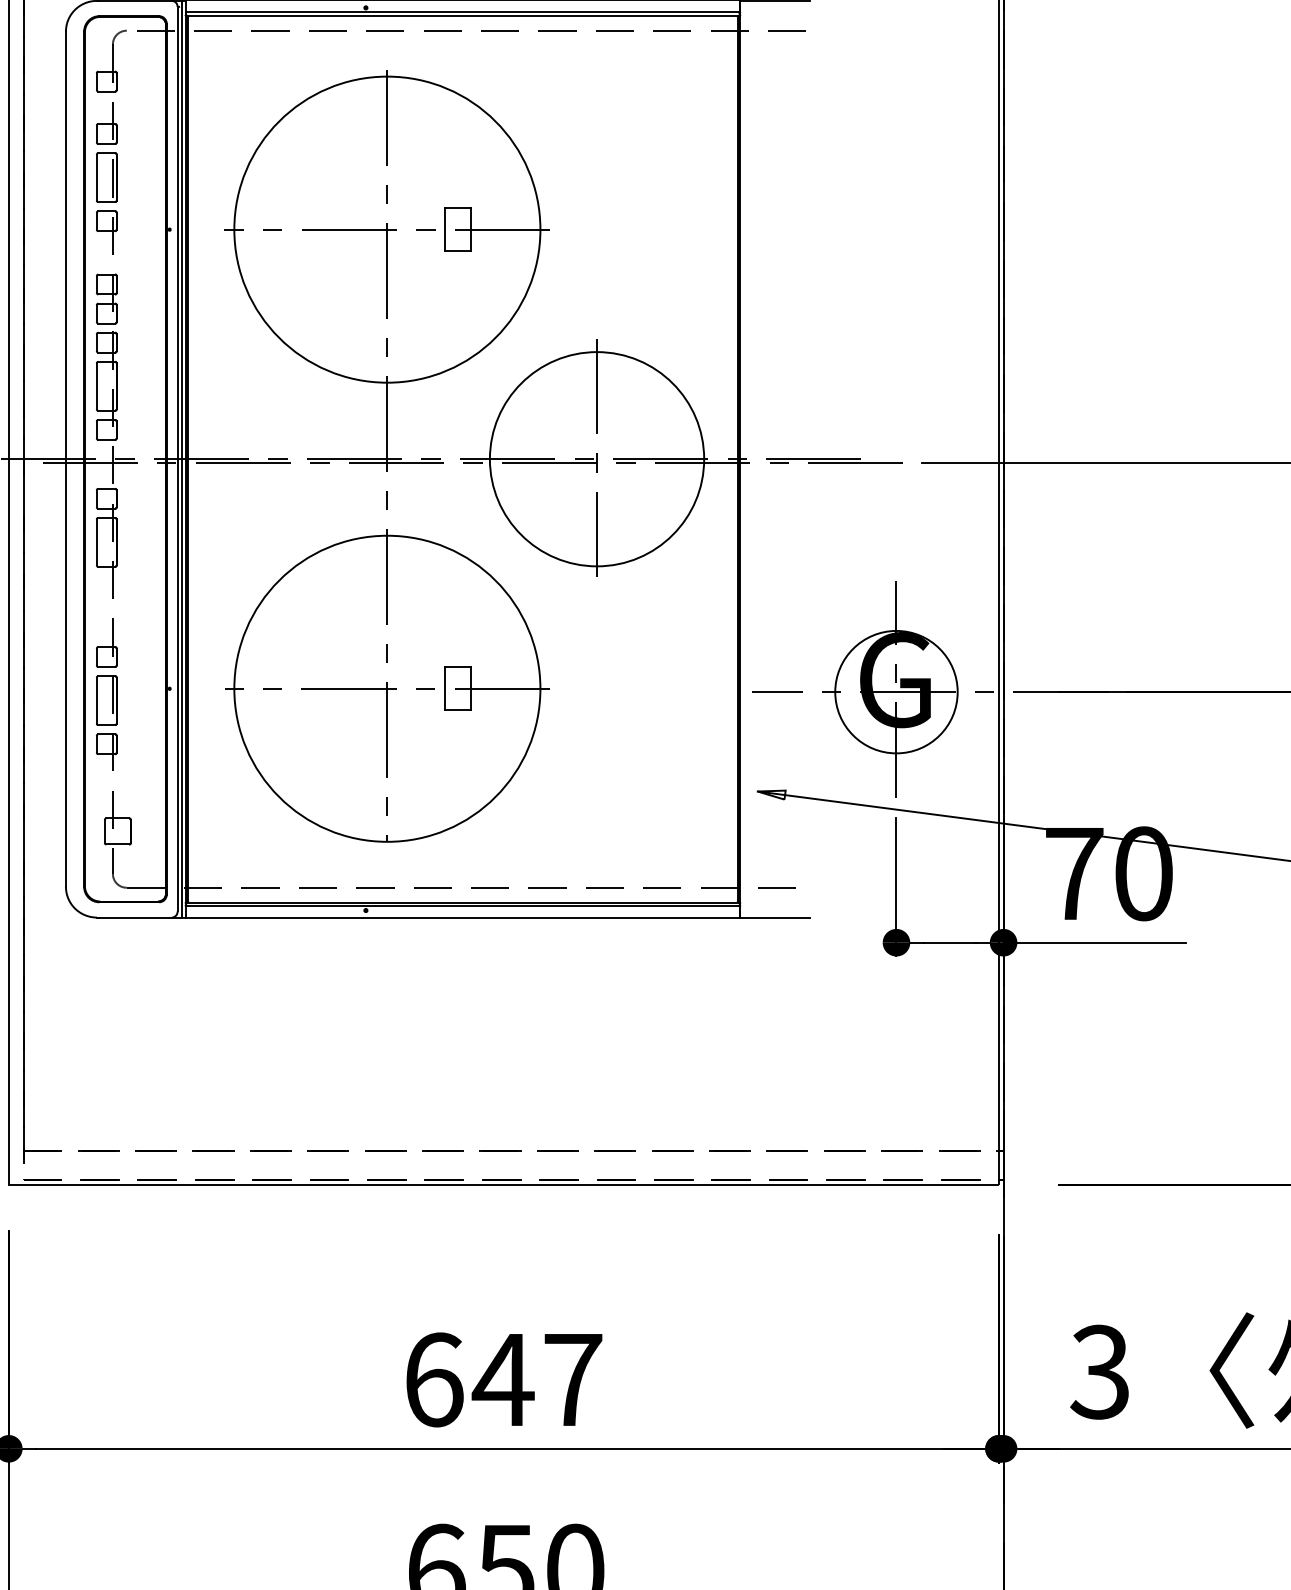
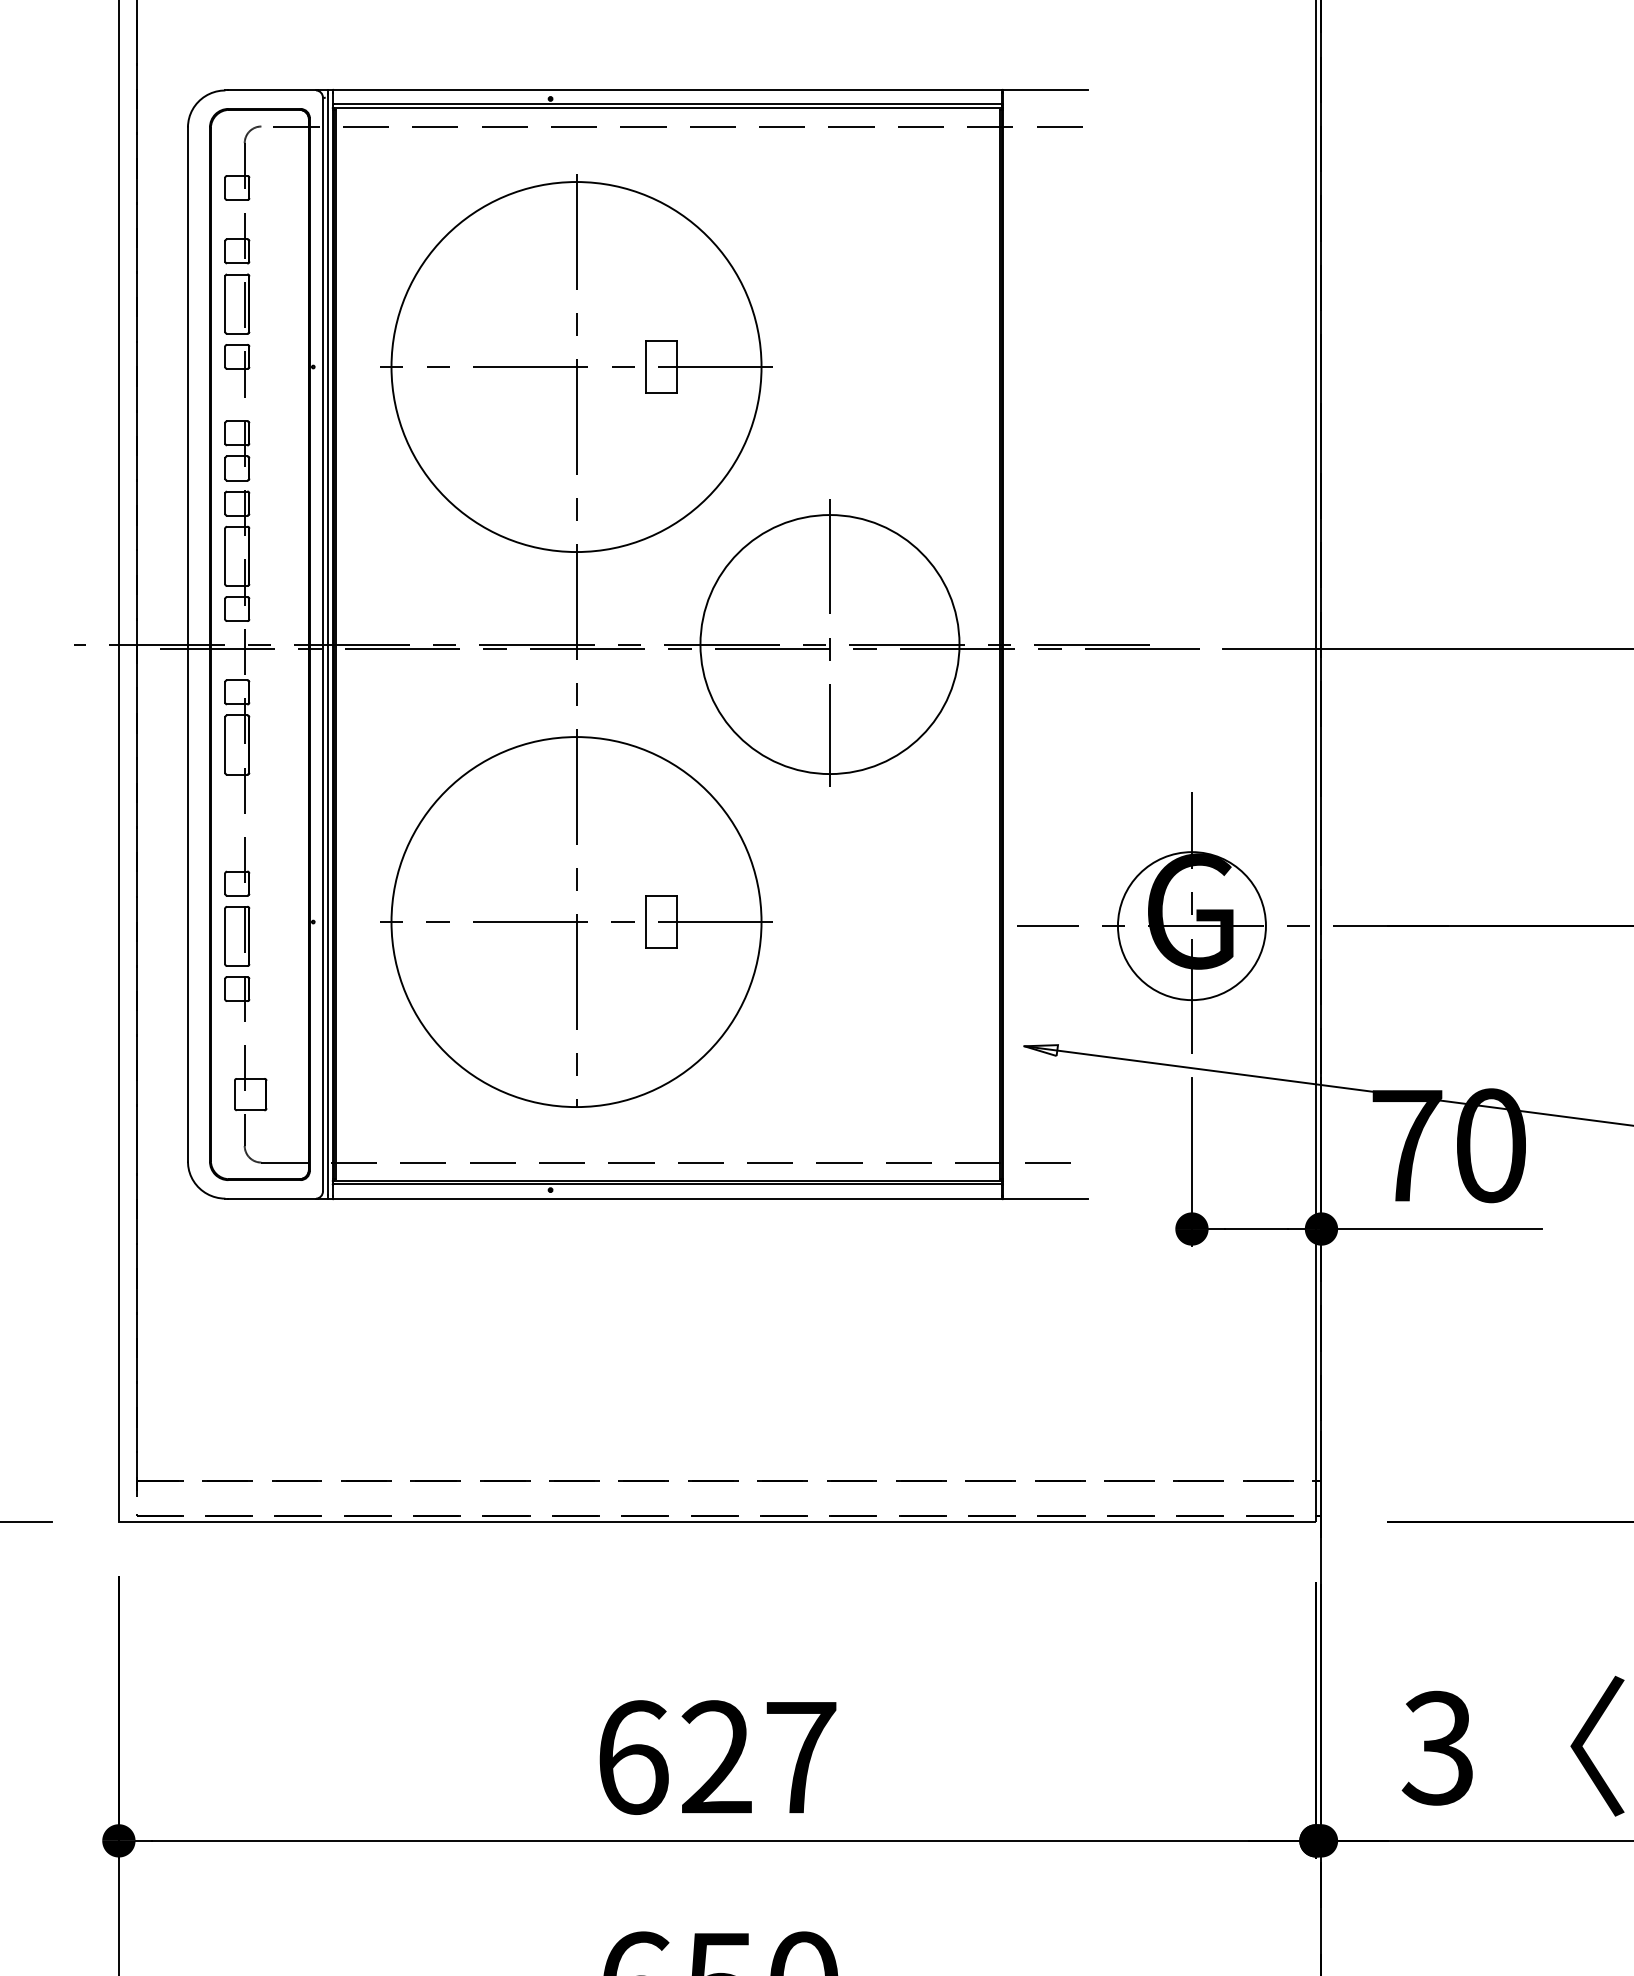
text: (503, 1379) -> (716, 1756), 647 -> 627

